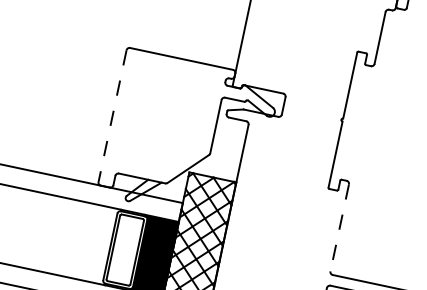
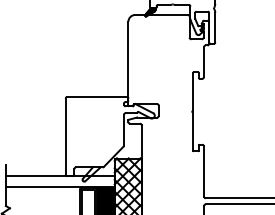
line: (112, 115) -> (65, 136), dashed -> solid
line: (340, 229) -> (204, 172), dashed -> solid

